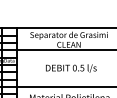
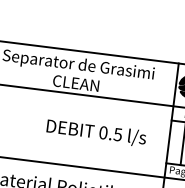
text: (71, 68) -> (96, 132), moved

